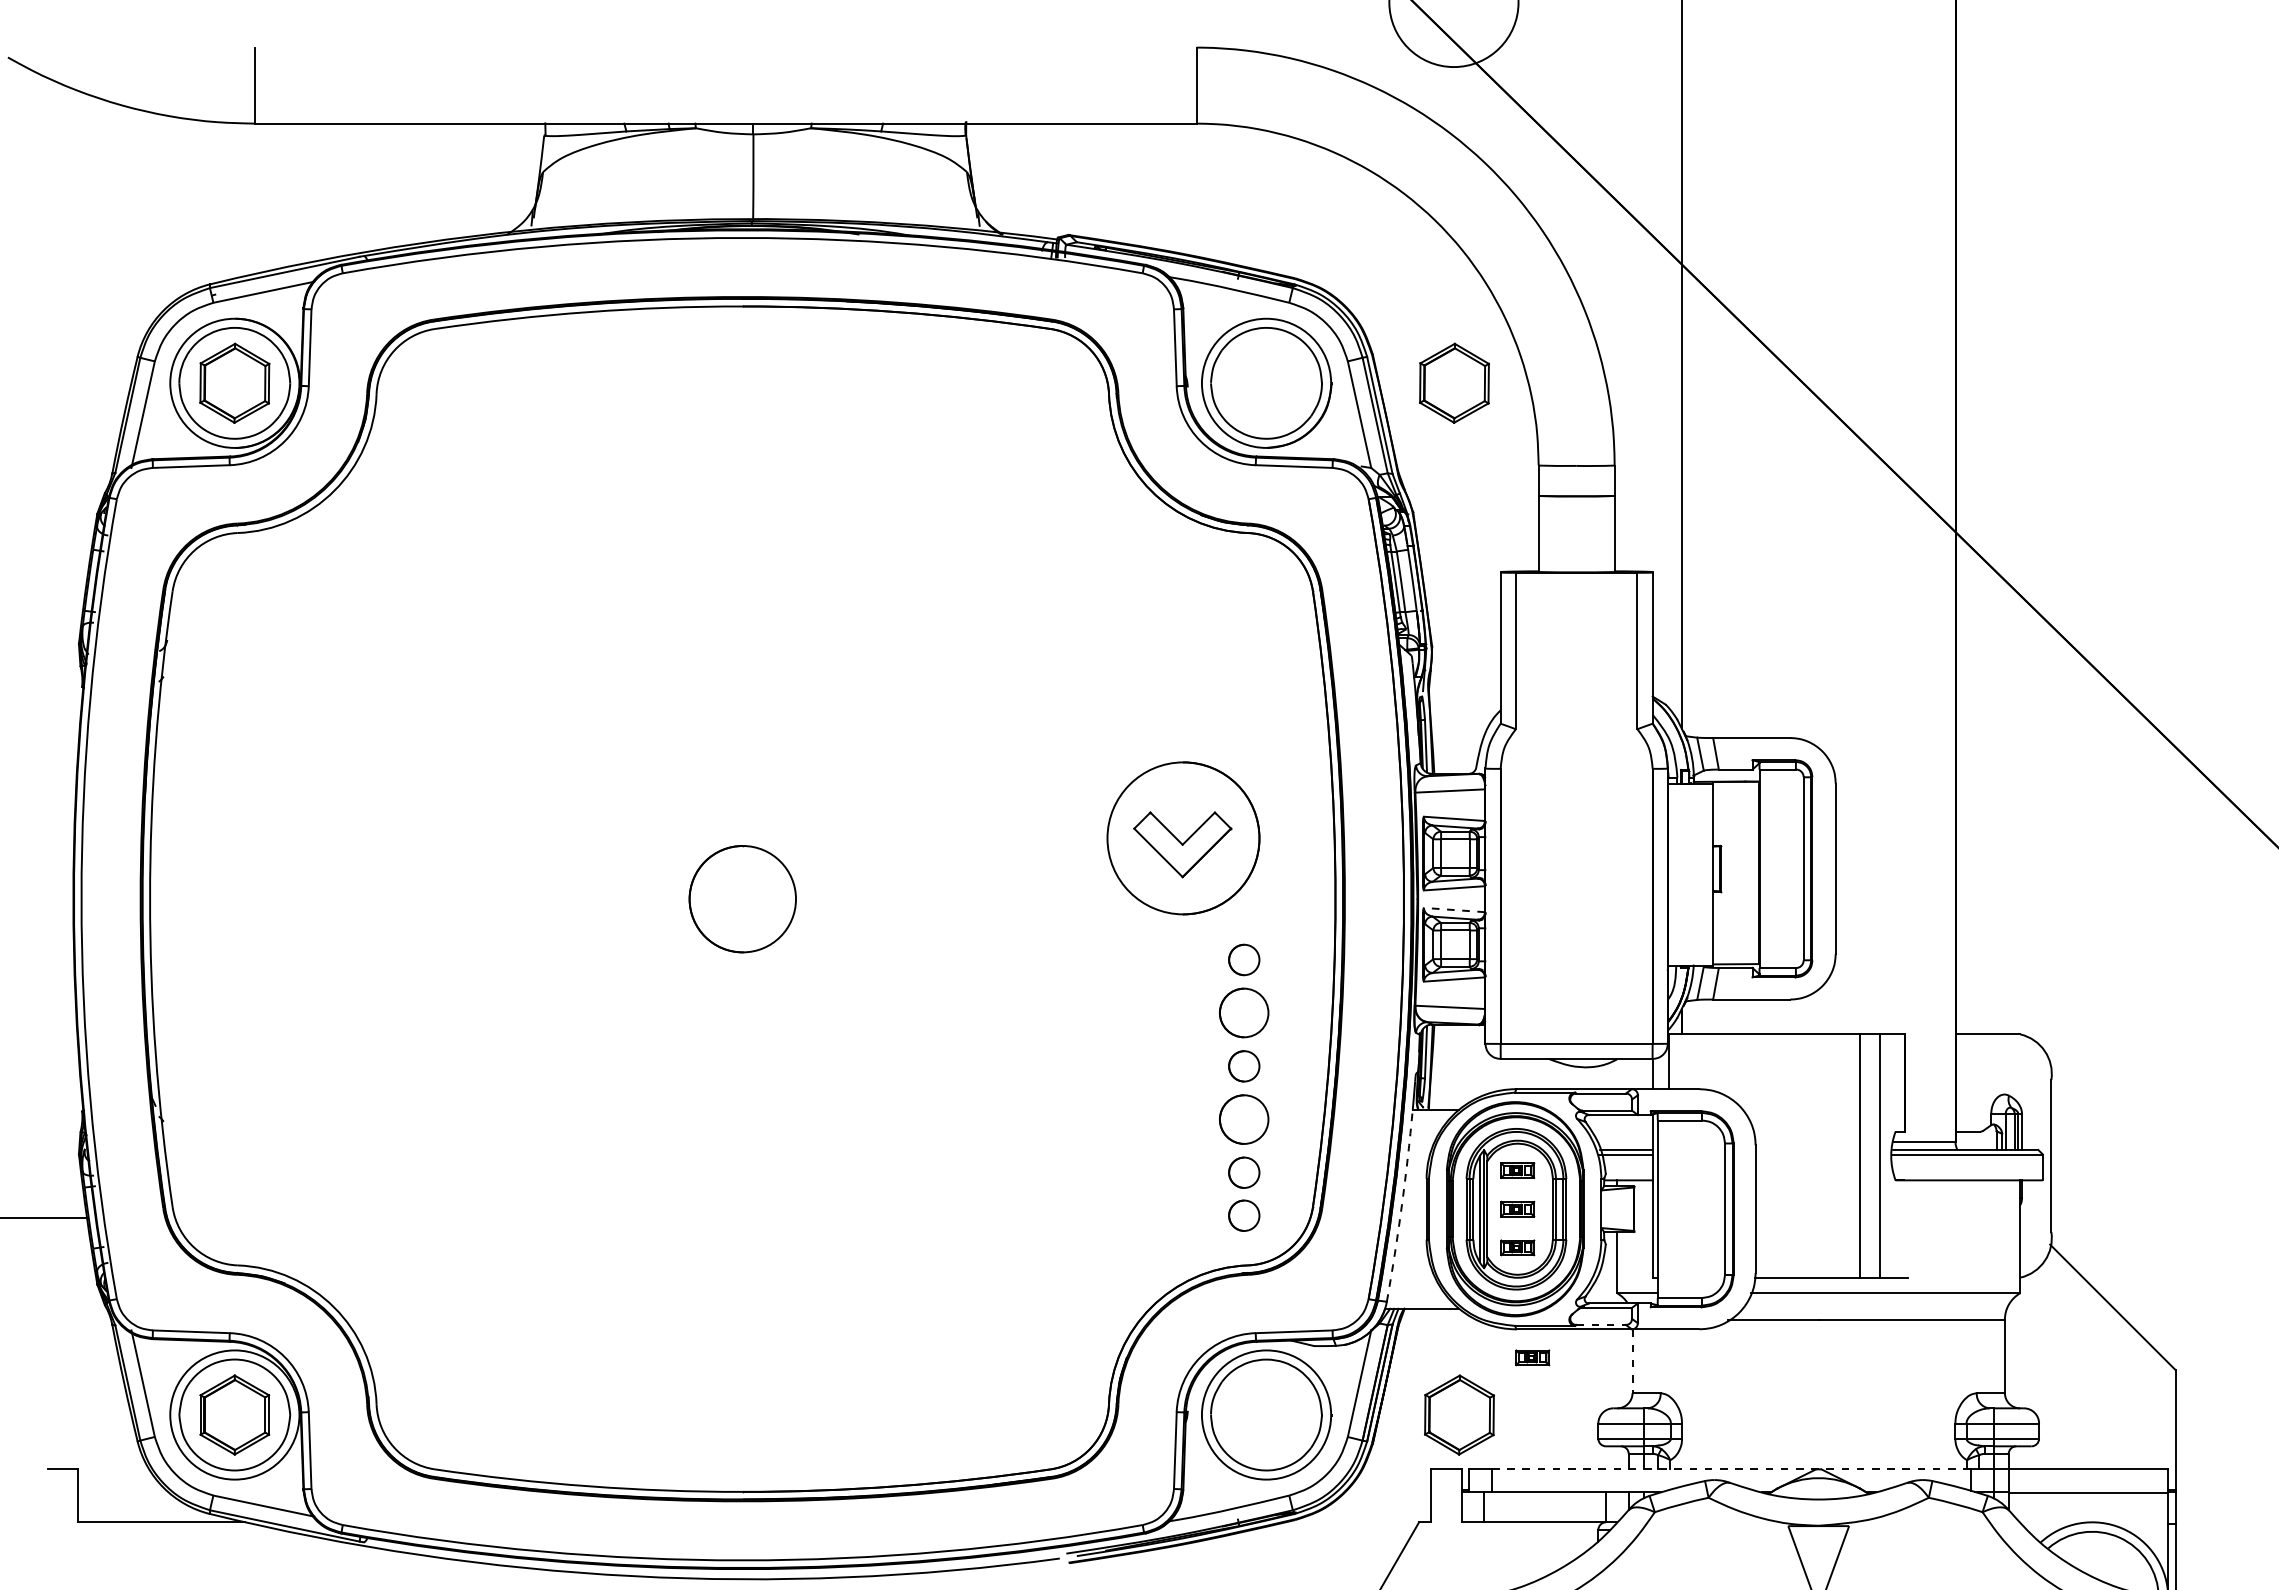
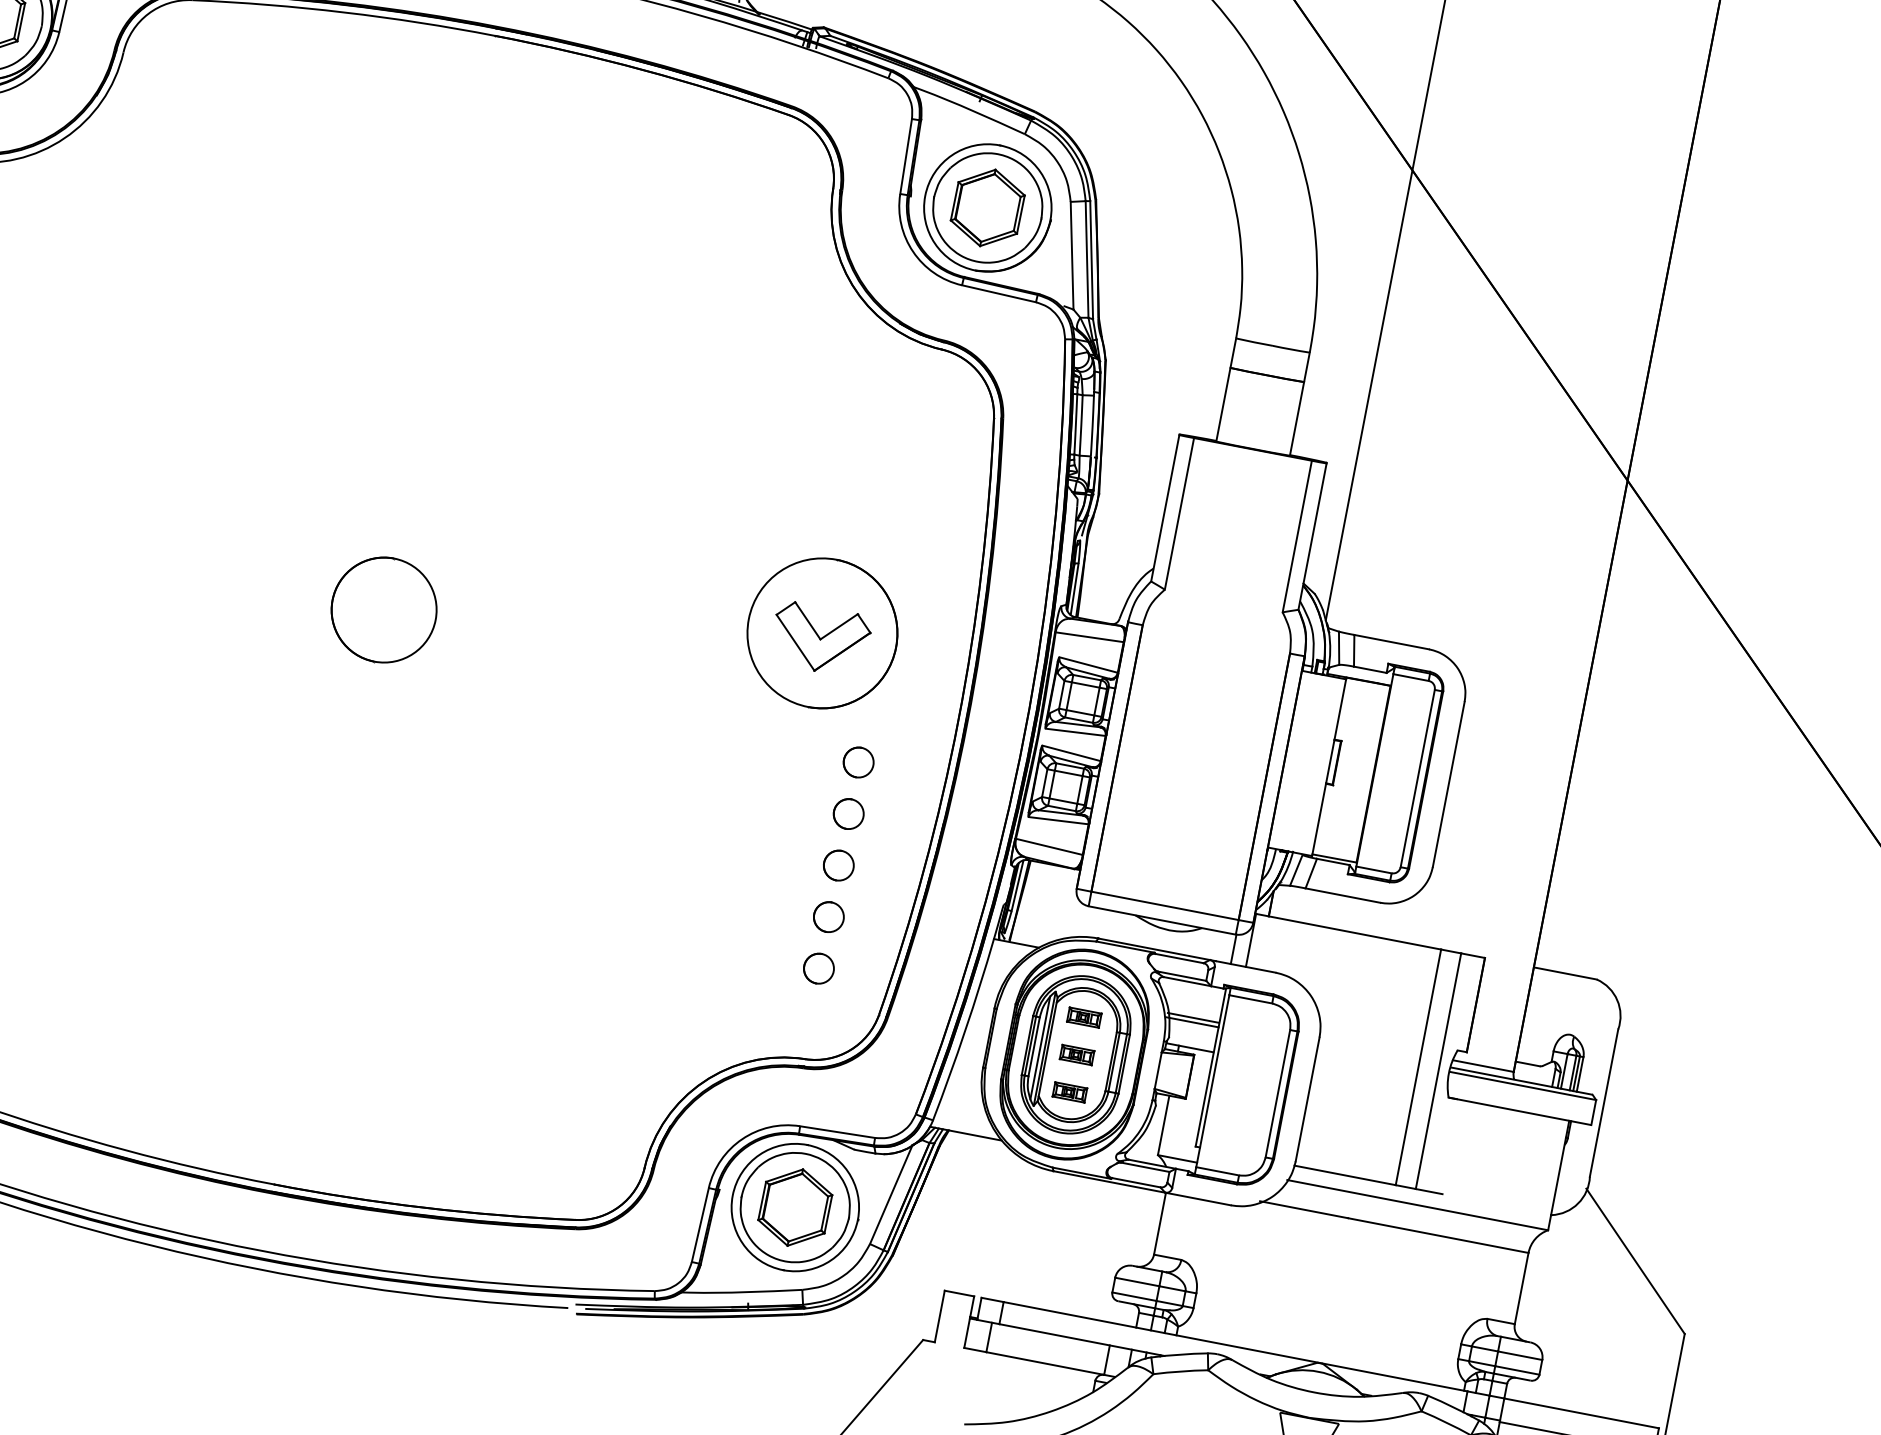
part: (1454, 382) -> (987, 207), moved
line: (1454, 910) -> (1071, 753), dashed -> solid
circle: (1244, 1013) -> (848, 814), size x0.62
circle: (1244, 1119) -> (829, 917), size x0.62
arc: (1401, 1206) -> (965, 1030), dashed -> solid
circle: (1244, 1215) -> (811, 1010), removed
line: (1601, 1324) -> (1136, 1182), dashed -> solid
part: (1532, 1357) -> (1063, 1201), removed
line: (1632, 1361) -> (1159, 1224), dashed -> solid
part: (1459, 1414) -> (795, 1207), moved
line: (1730, 1469) -> (1234, 1346), dashed -> solid

